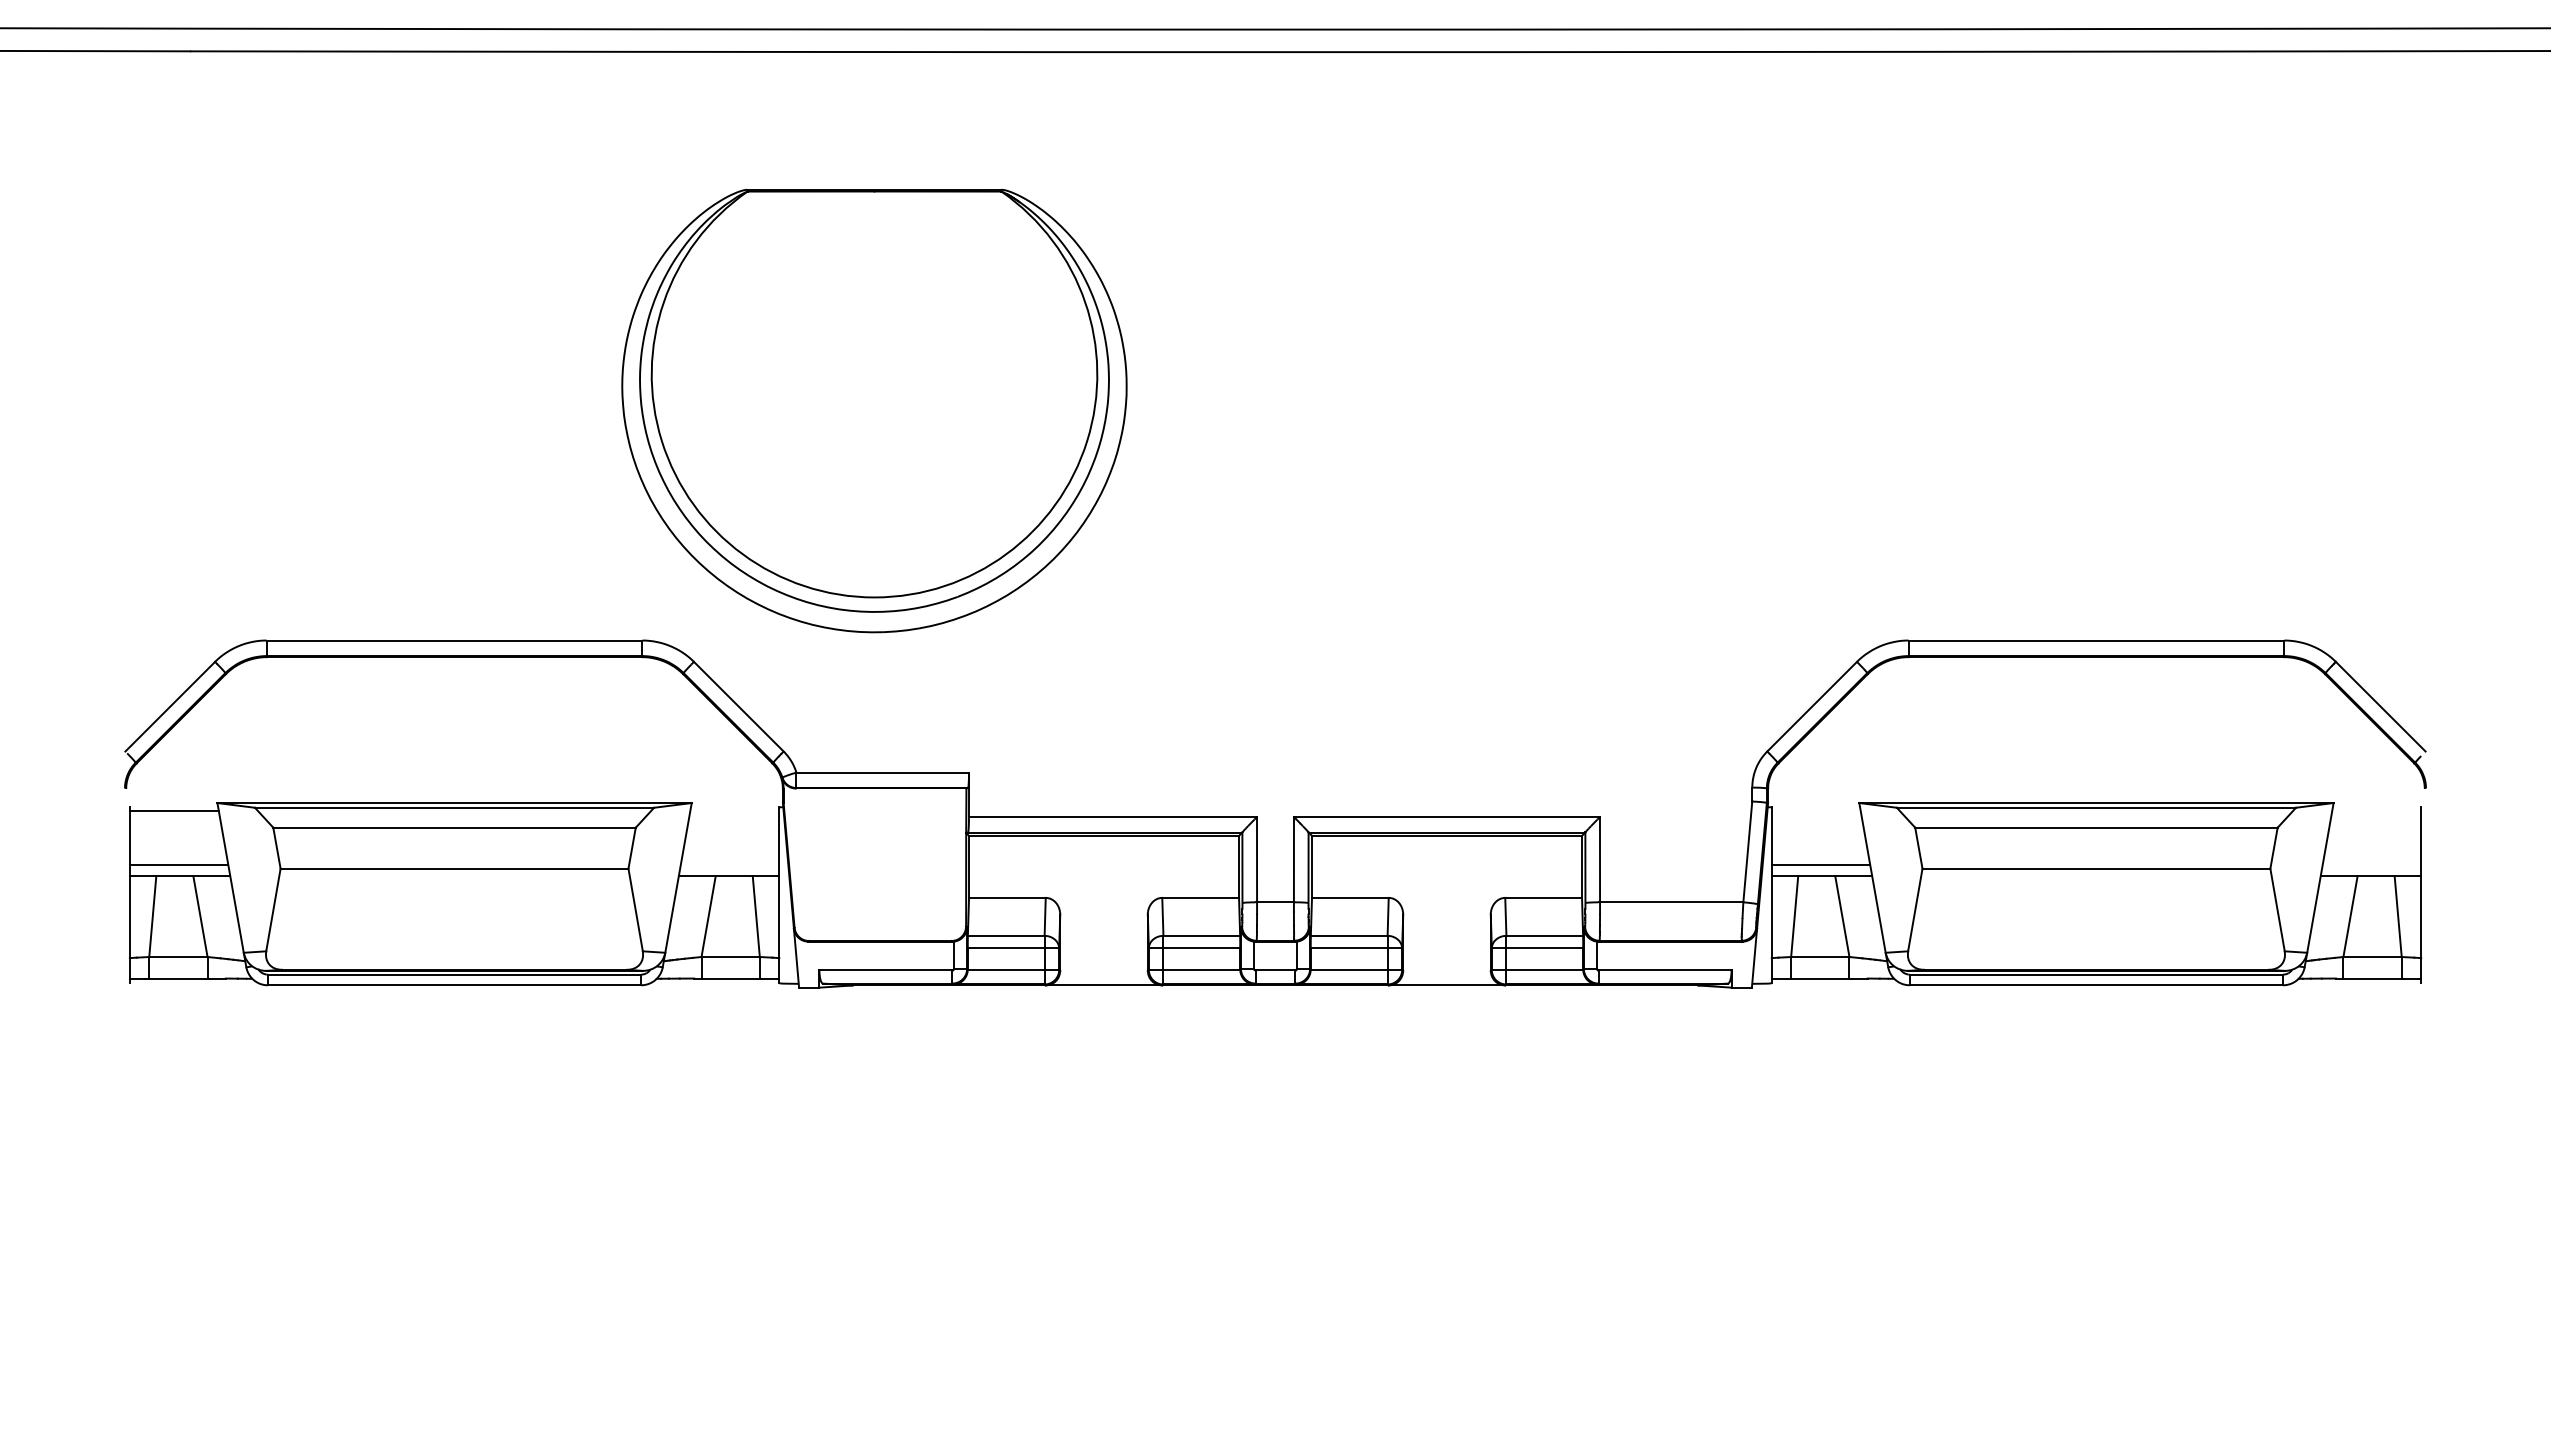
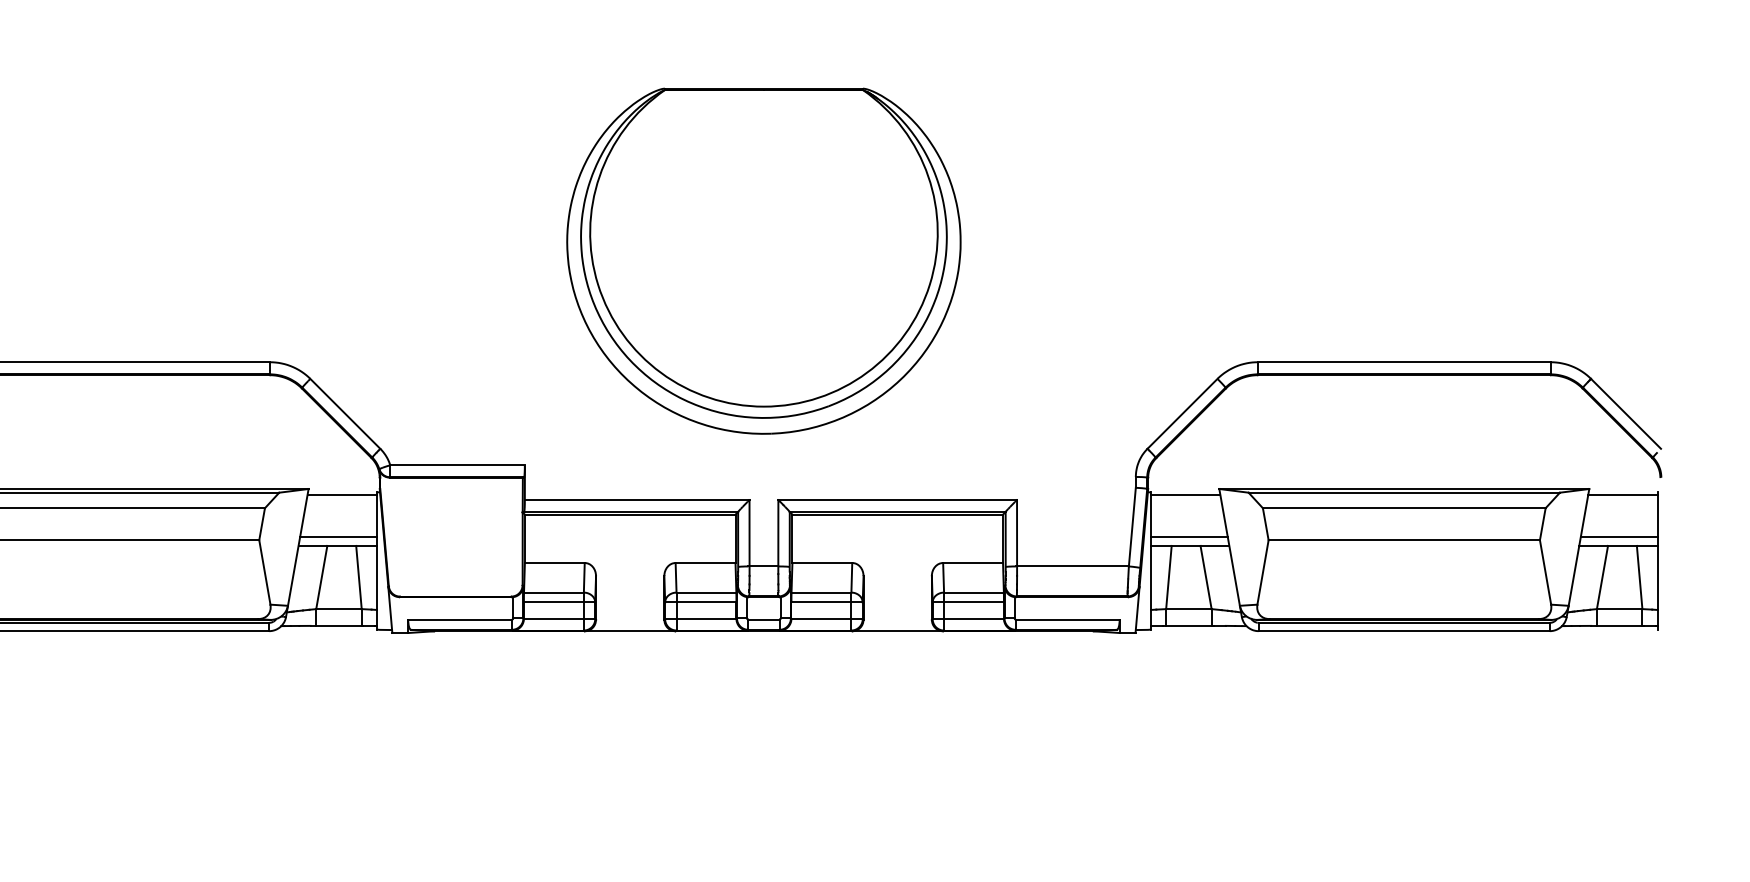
part: (874, 410) -> (763, 260), moved
line: (734, 810) -> (341, 494), added
line: (1815, 810) -> (1185, 494), added
line: (2376, 810) -> (1622, 494), added
line: (729, 865) -> (338, 537), added
line: (2371, 865) -> (1618, 537), added

